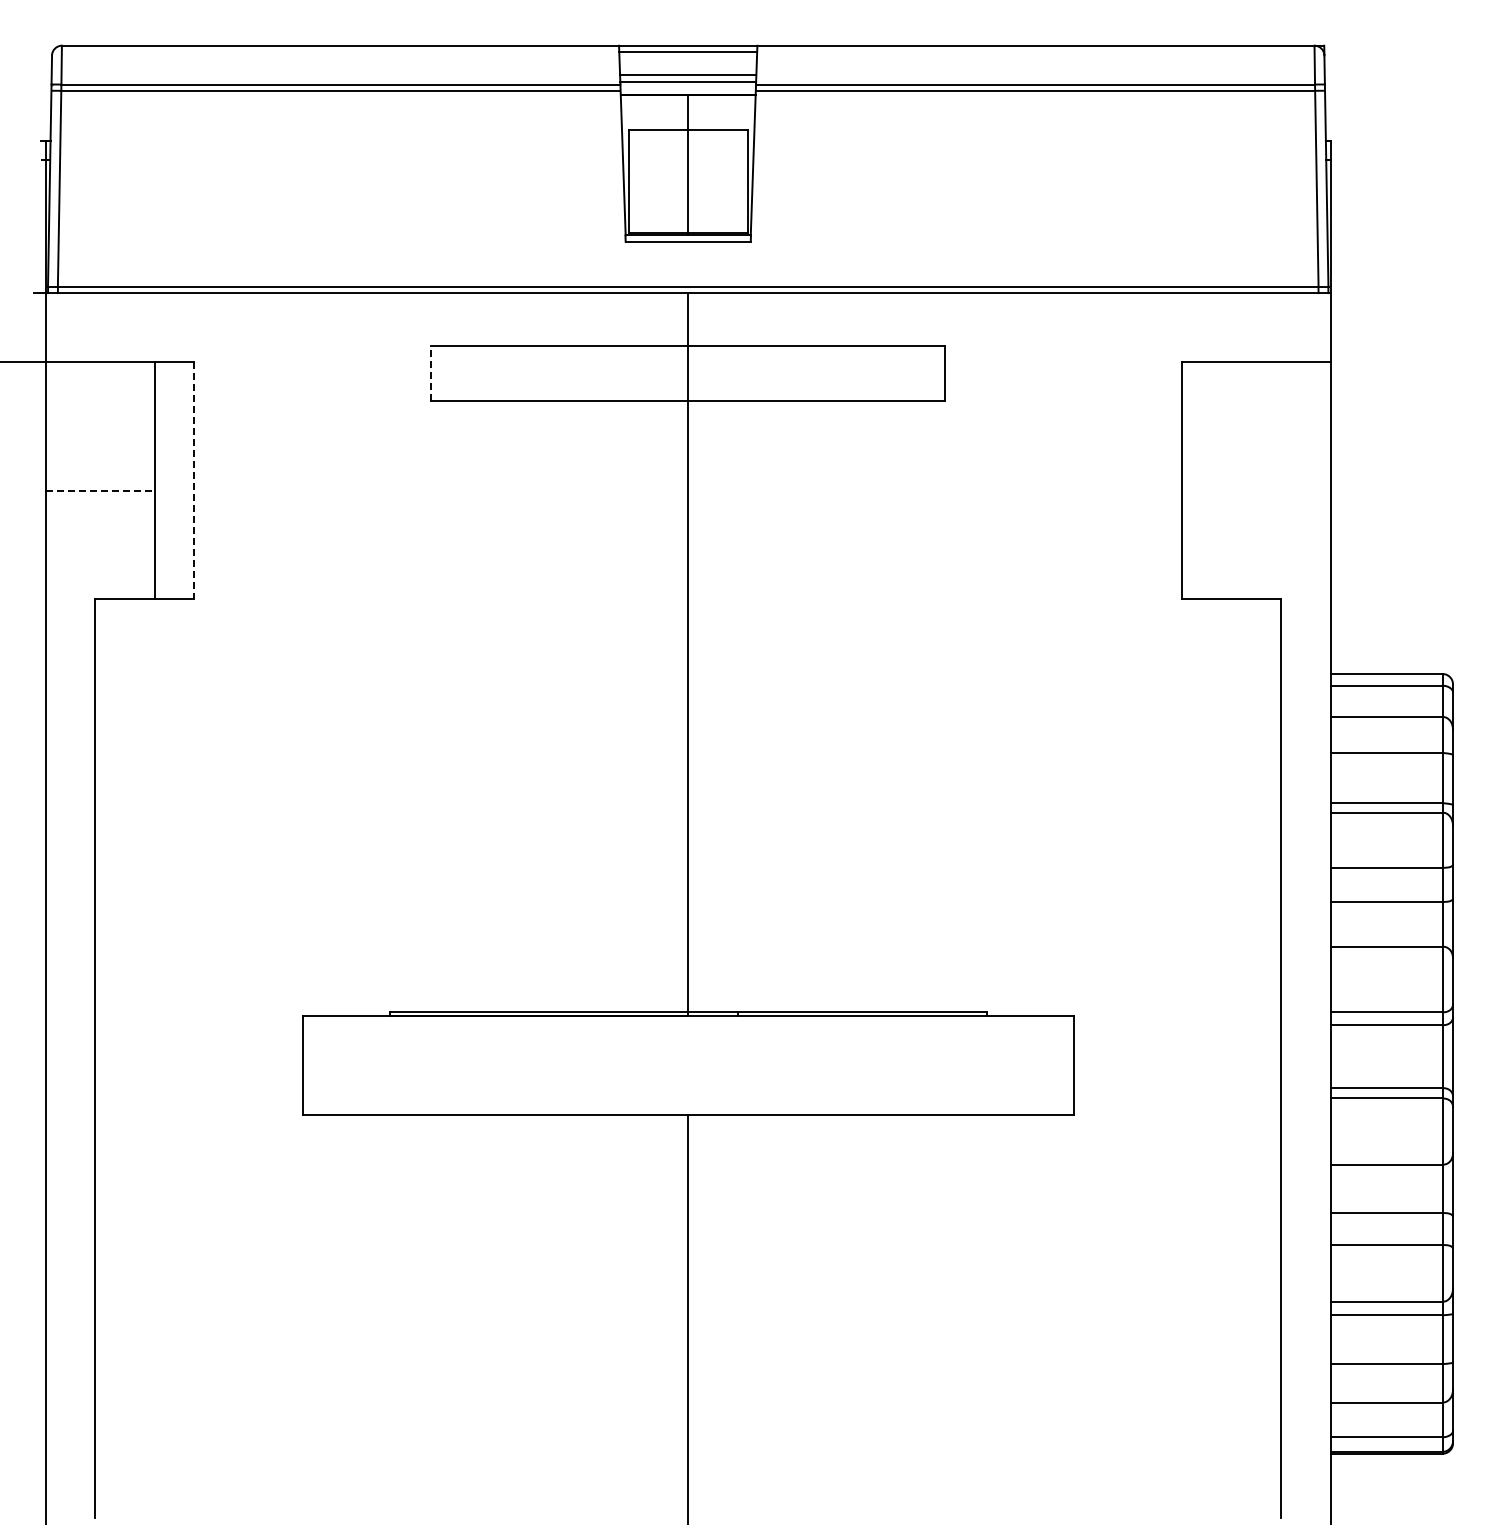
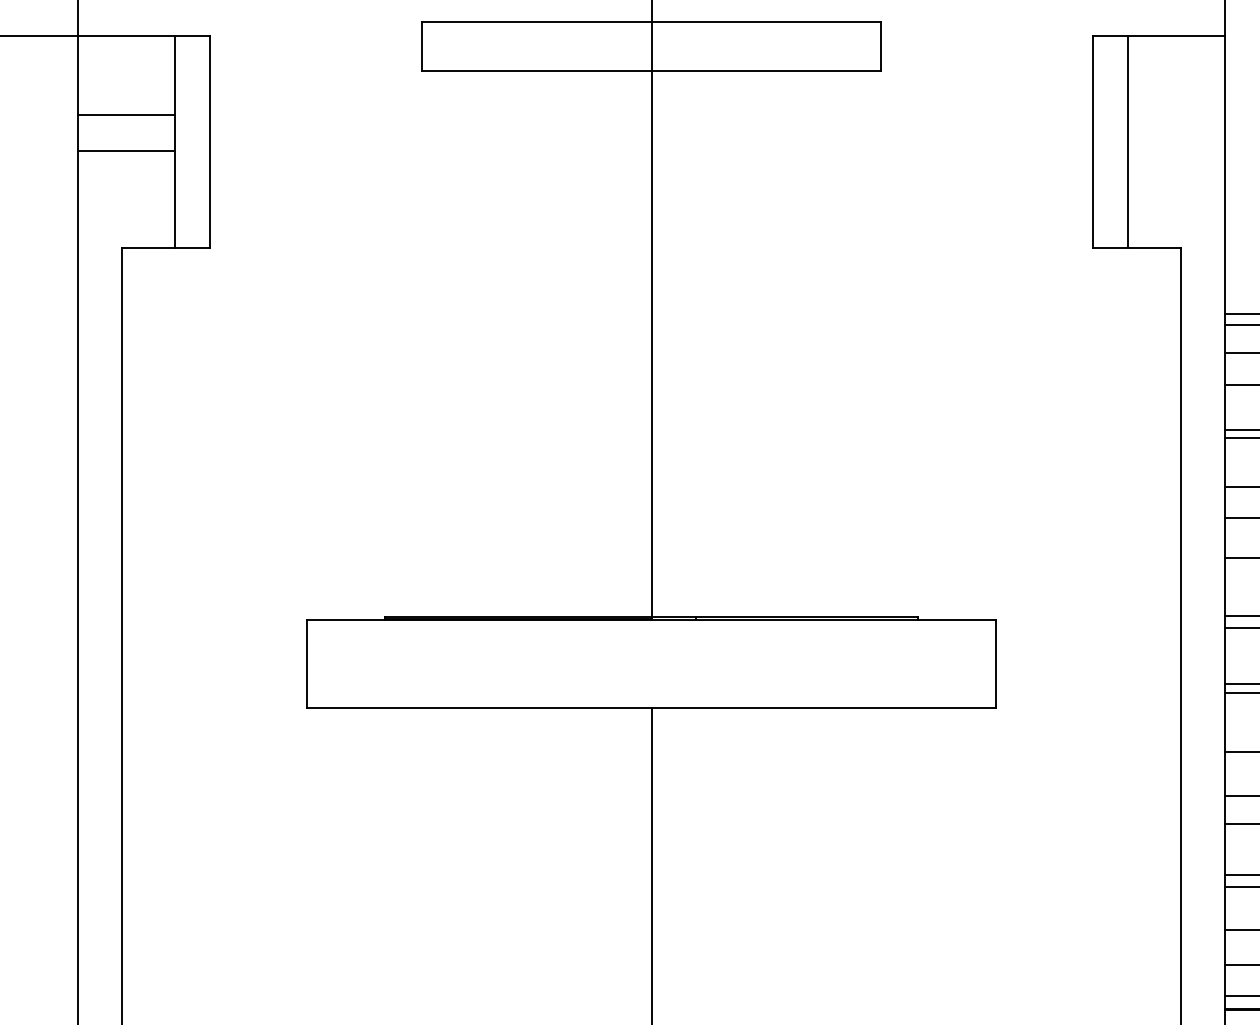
line: (431, 373) -> (422, 46), dashed -> solid
line: (99, 451) -> (125, 115), added
line: (194, 480) -> (210, 141), dashed -> solid
line: (1221, 480) -> (1127, 141), added
line: (100, 490) -> (126, 150), dashed -> solid

